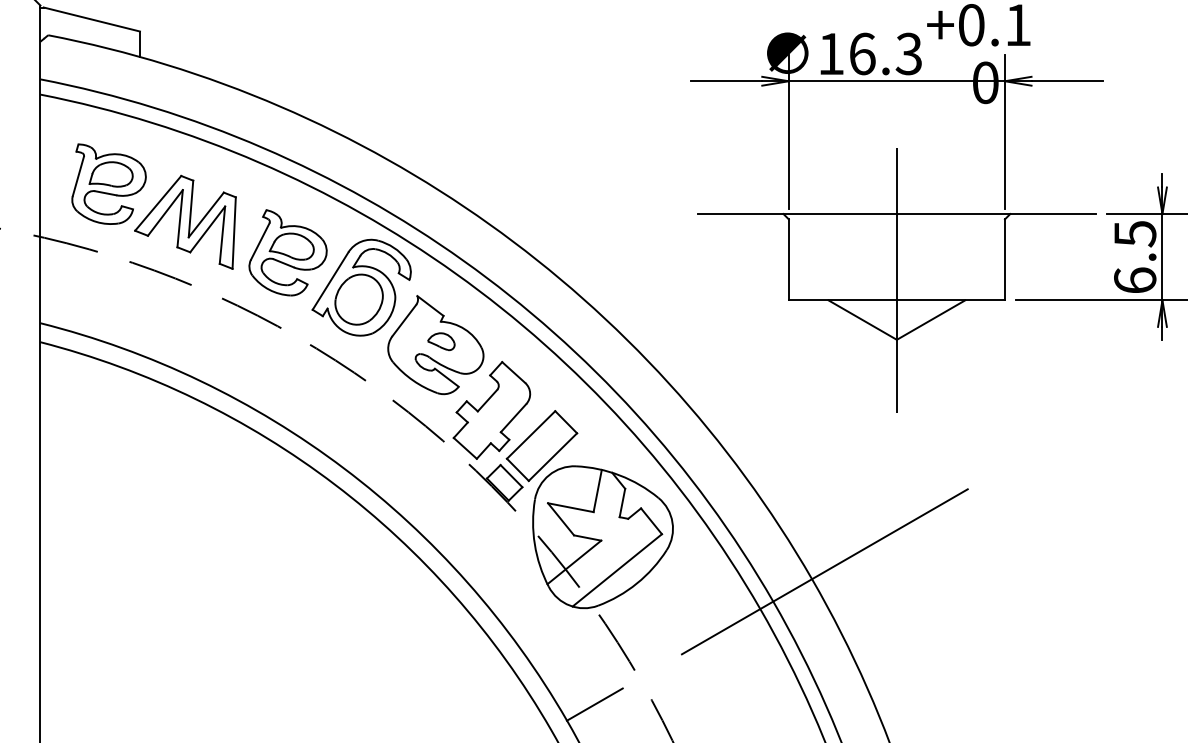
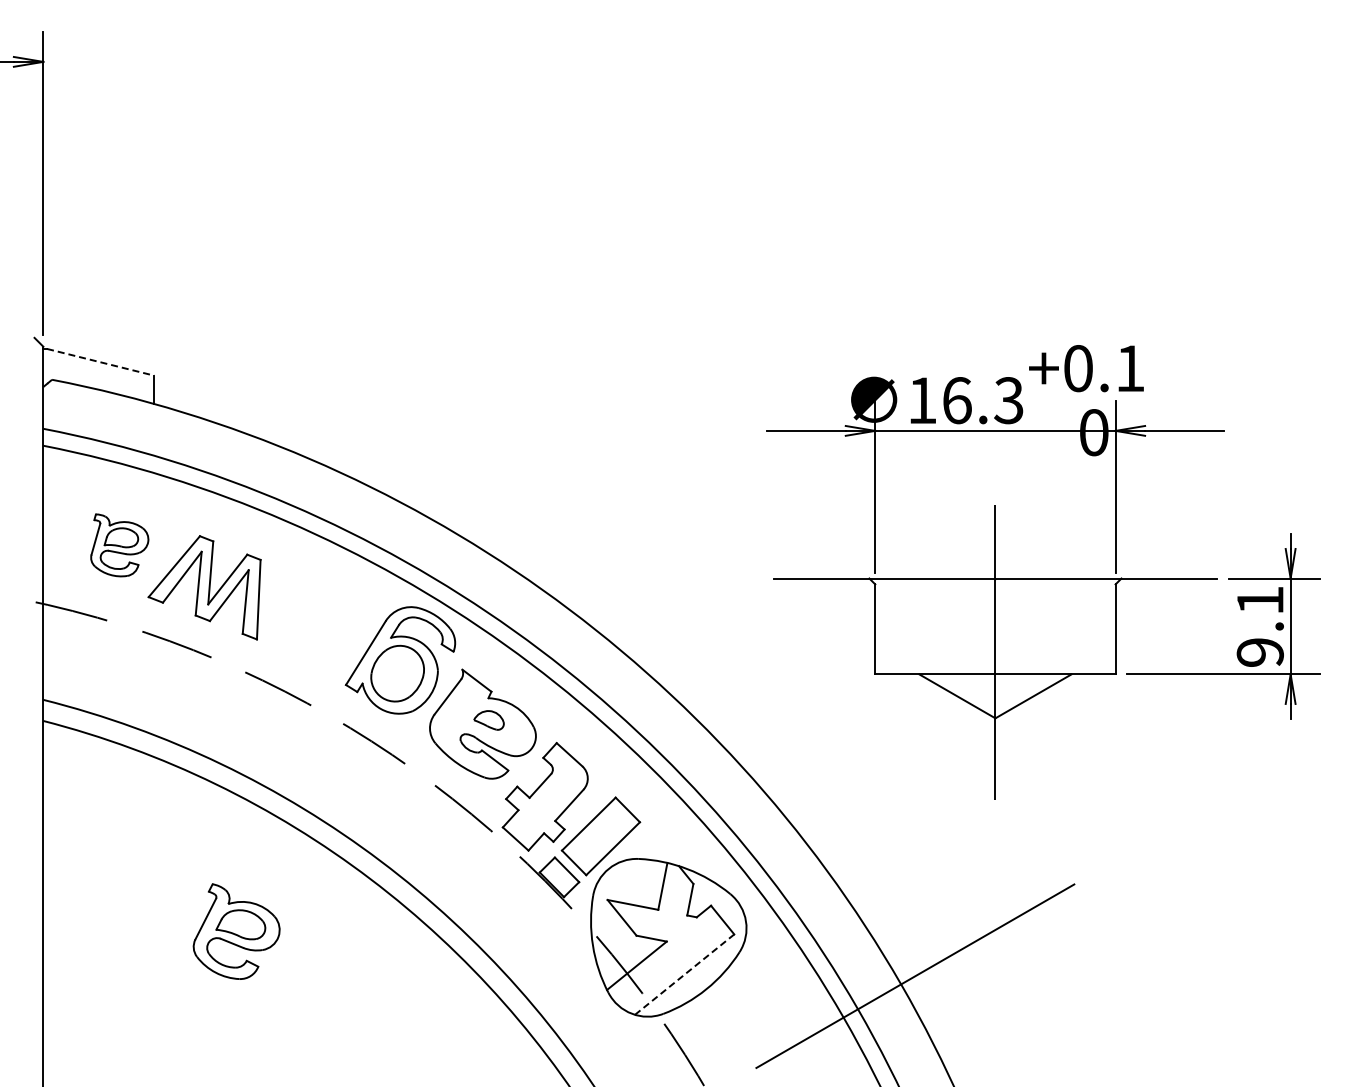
line: (92, 19) -> (101, 362), solid -> dashed
part: (108, 184) -> (119, 545), size x0.7
part: (287, 252) -> (236, 931), moved
text: (1134, 257) -> (1259, 626), 6.5 -> 9.1
line: (617, 570) -> (684, 974), solid -> dashed

